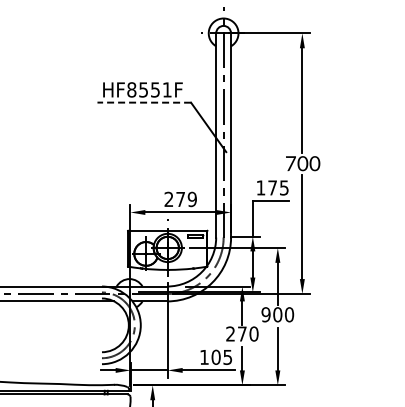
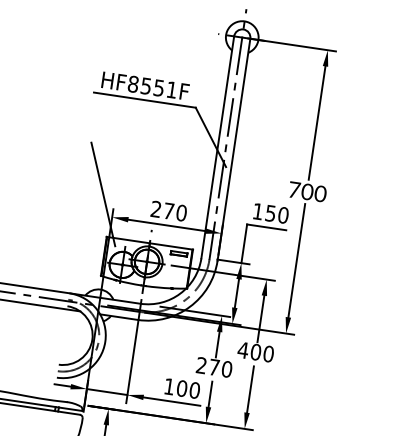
line: (144, 102) -> (145, 100), dashed -> solid
text: (278, 187) -> (277, 213), 175 -> 150
line: (119, 193) -> (103, 194), added
text: (191, 199) -> (180, 213), 279 -> 270
text: (265, 314) -> (242, 349), 900 -> 400
text: (227, 356) -> (194, 389), 105 -> 100

